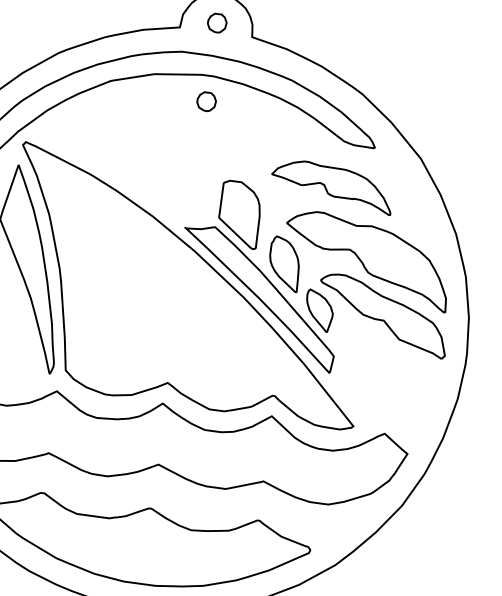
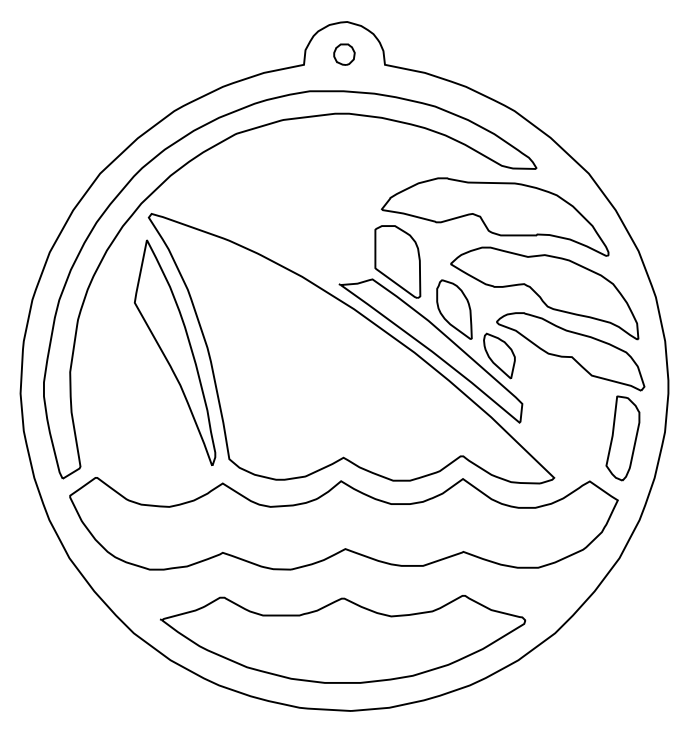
part: (206, 101) -> (344, 142), removed
part: (332, 185) -> (495, 216), size x1.67
part: (419, 399) -> (622, 438), added

